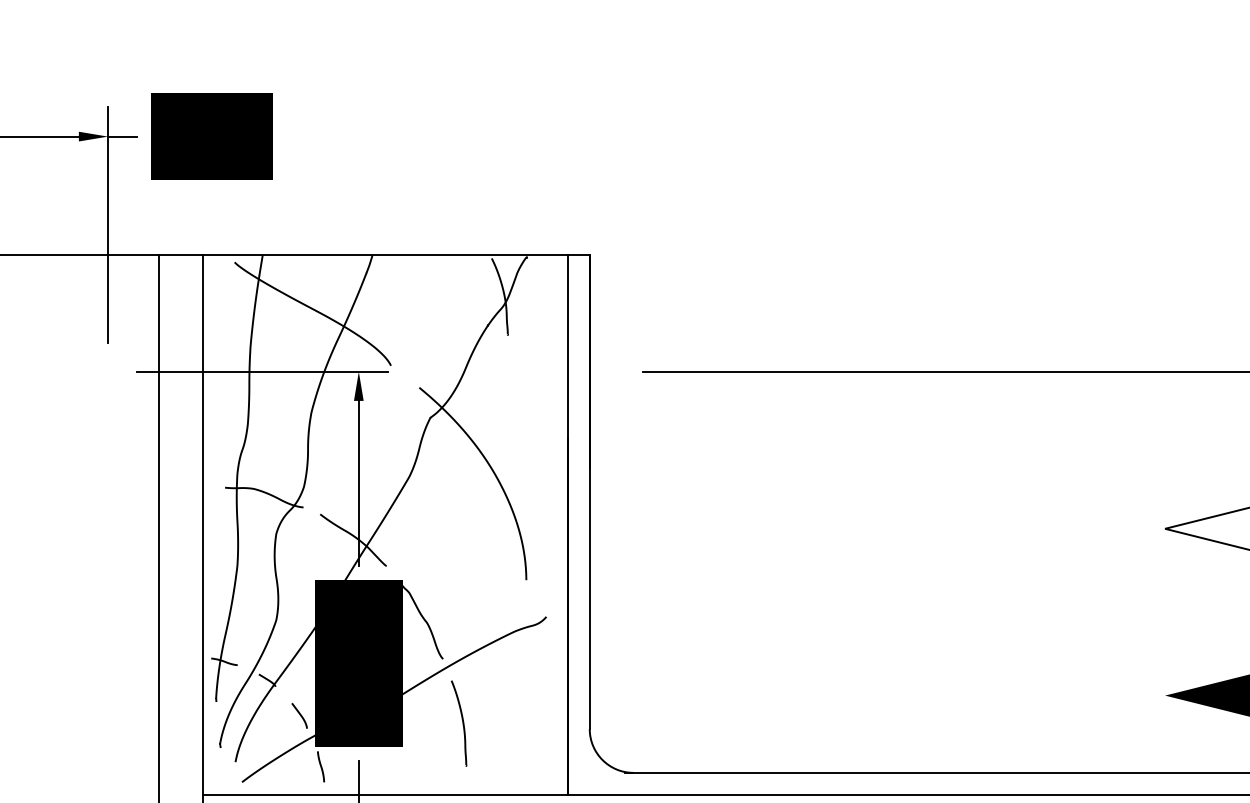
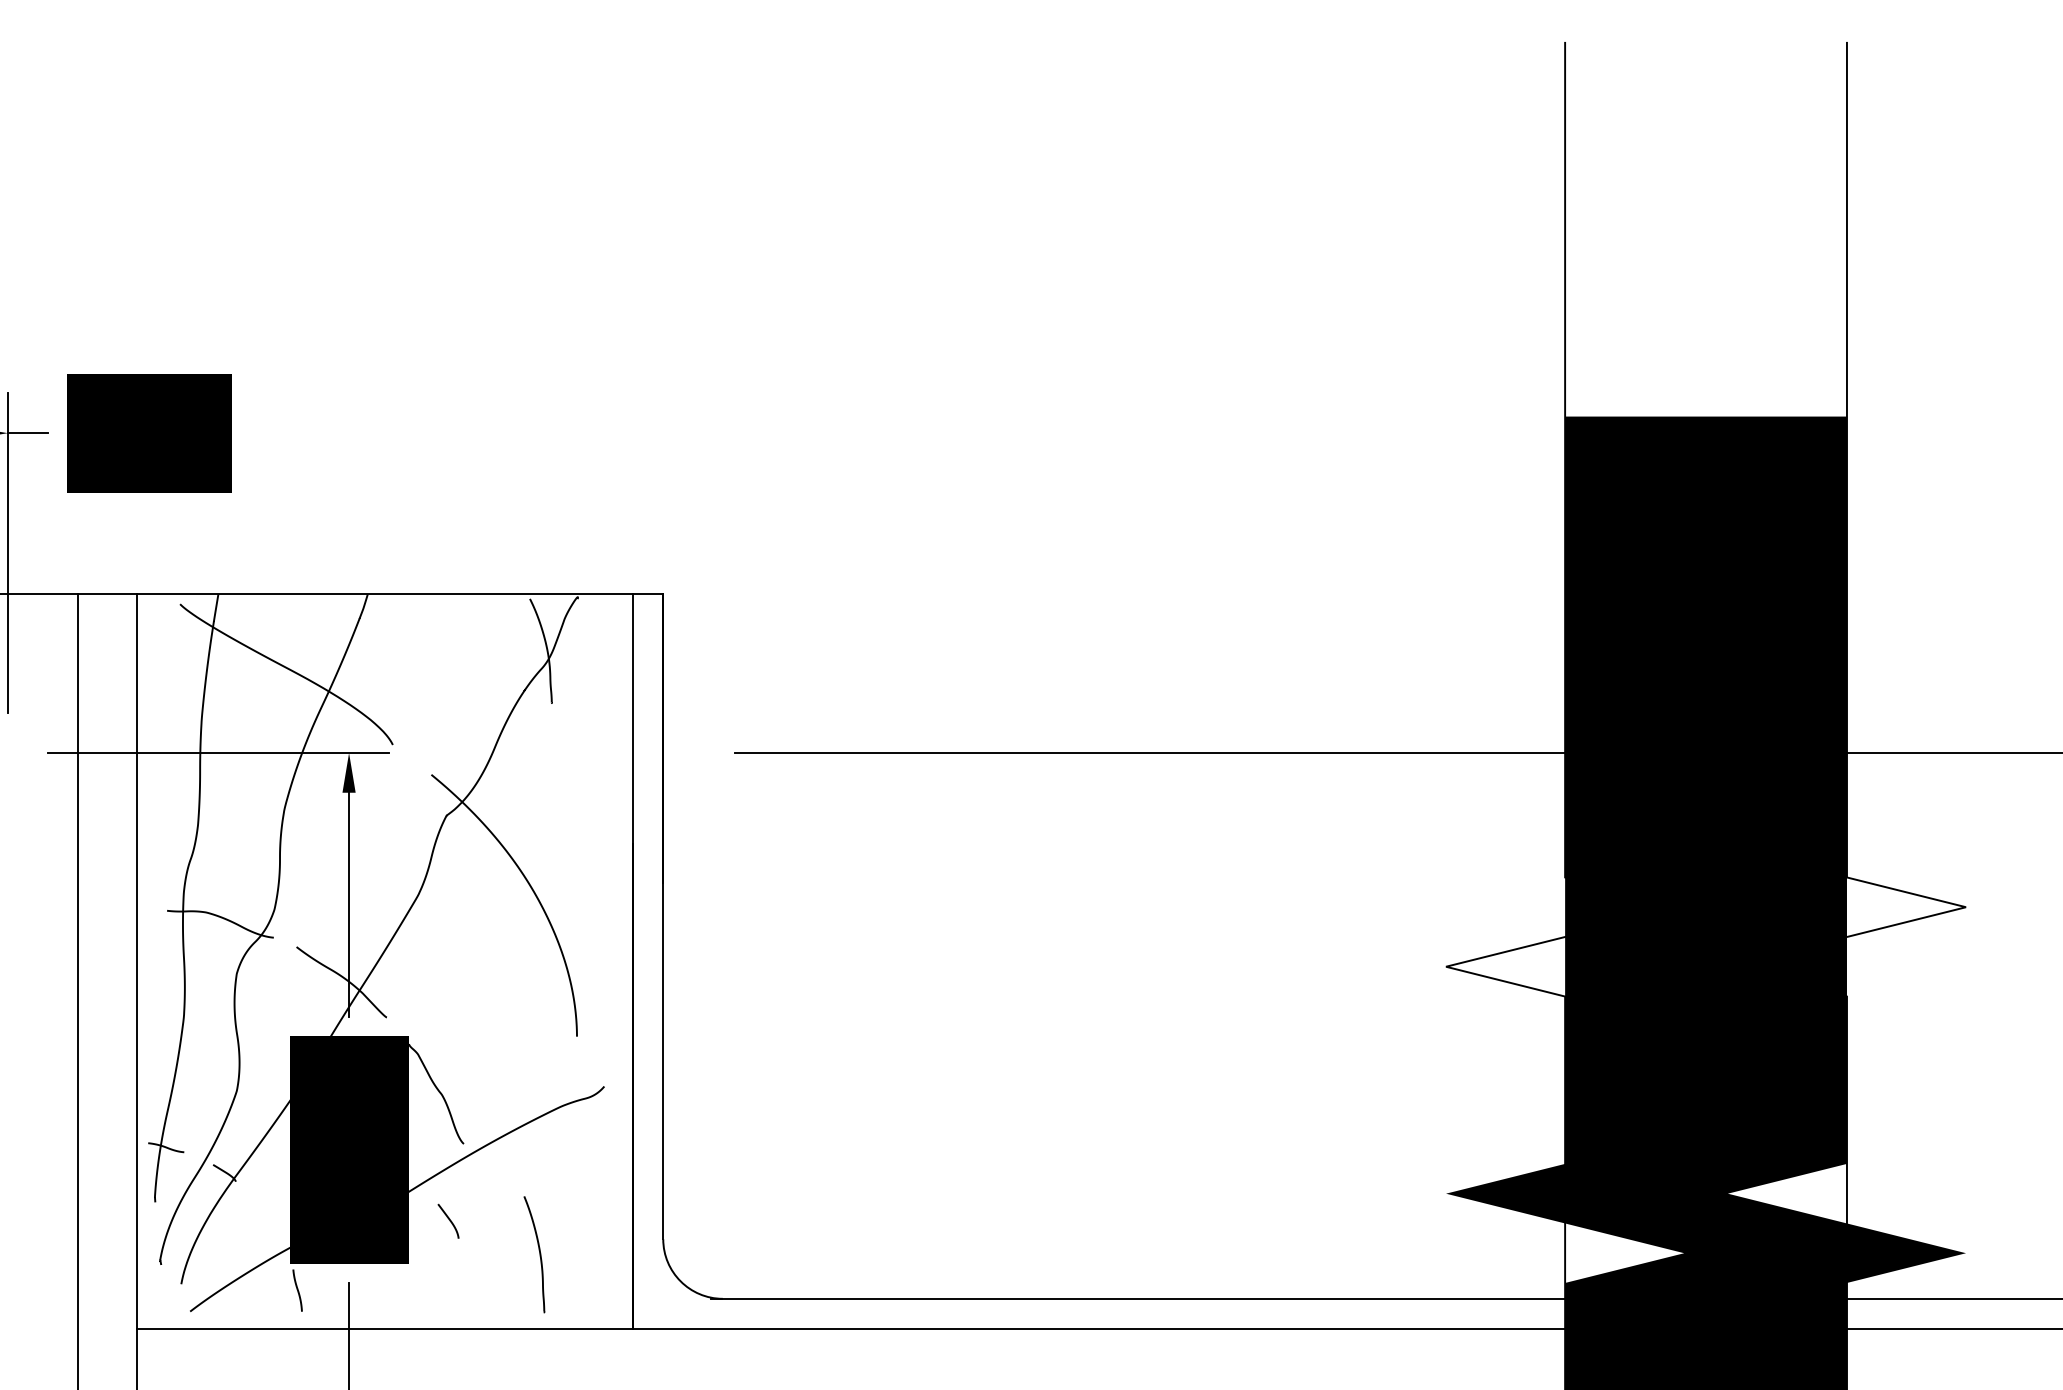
curve: (299, 714) -> (448, 1219), moved
curve: (462, 723) -> (539, 1254), moved

